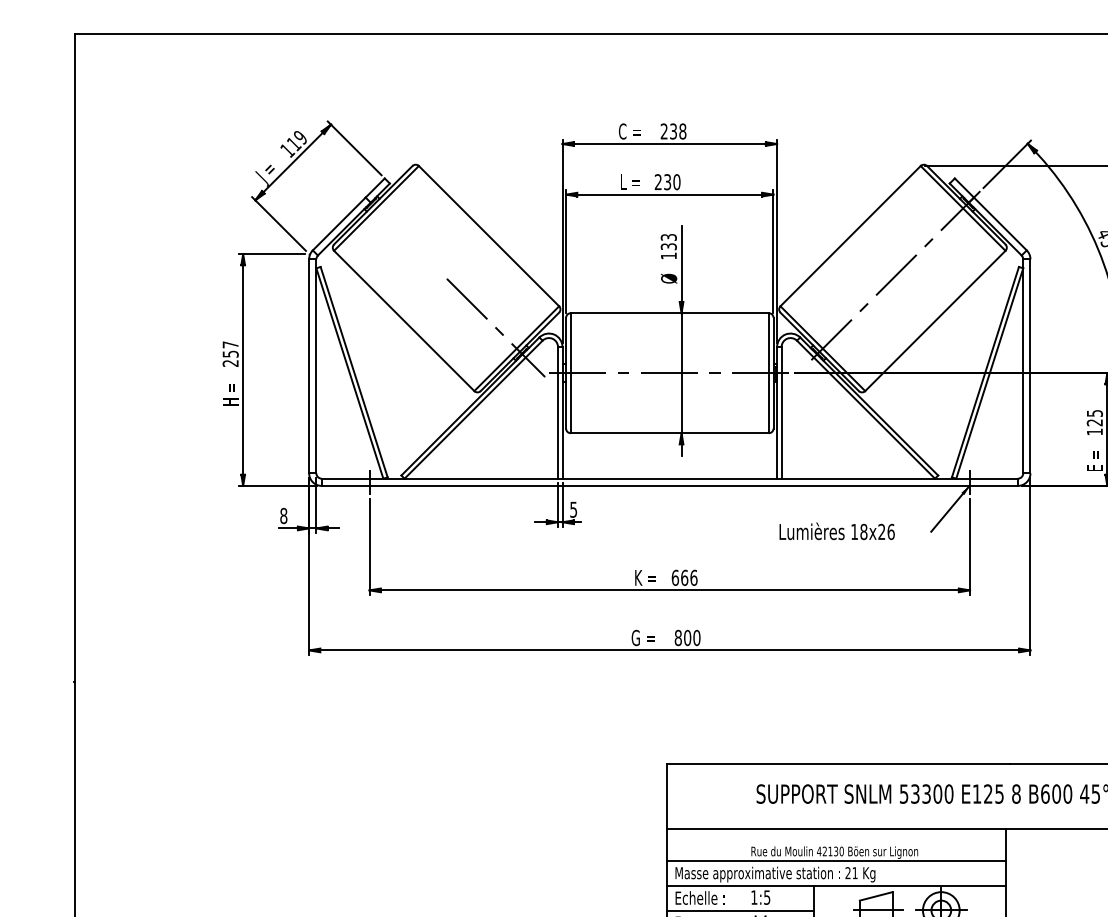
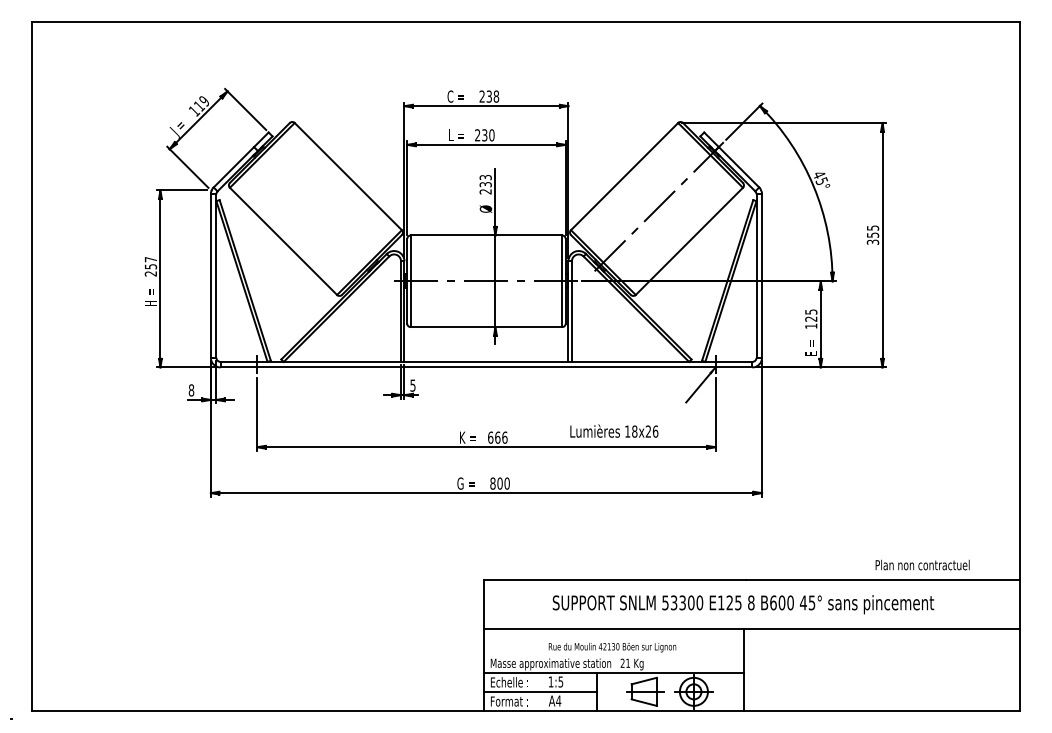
text: (668, 255) -> (485, 191), 133 -> 233
line: (495, 327) -> (353, 246), removed
text: (837, 530) -> (614, 430), moved
line: (836, 861) -> (613, 654), removed

